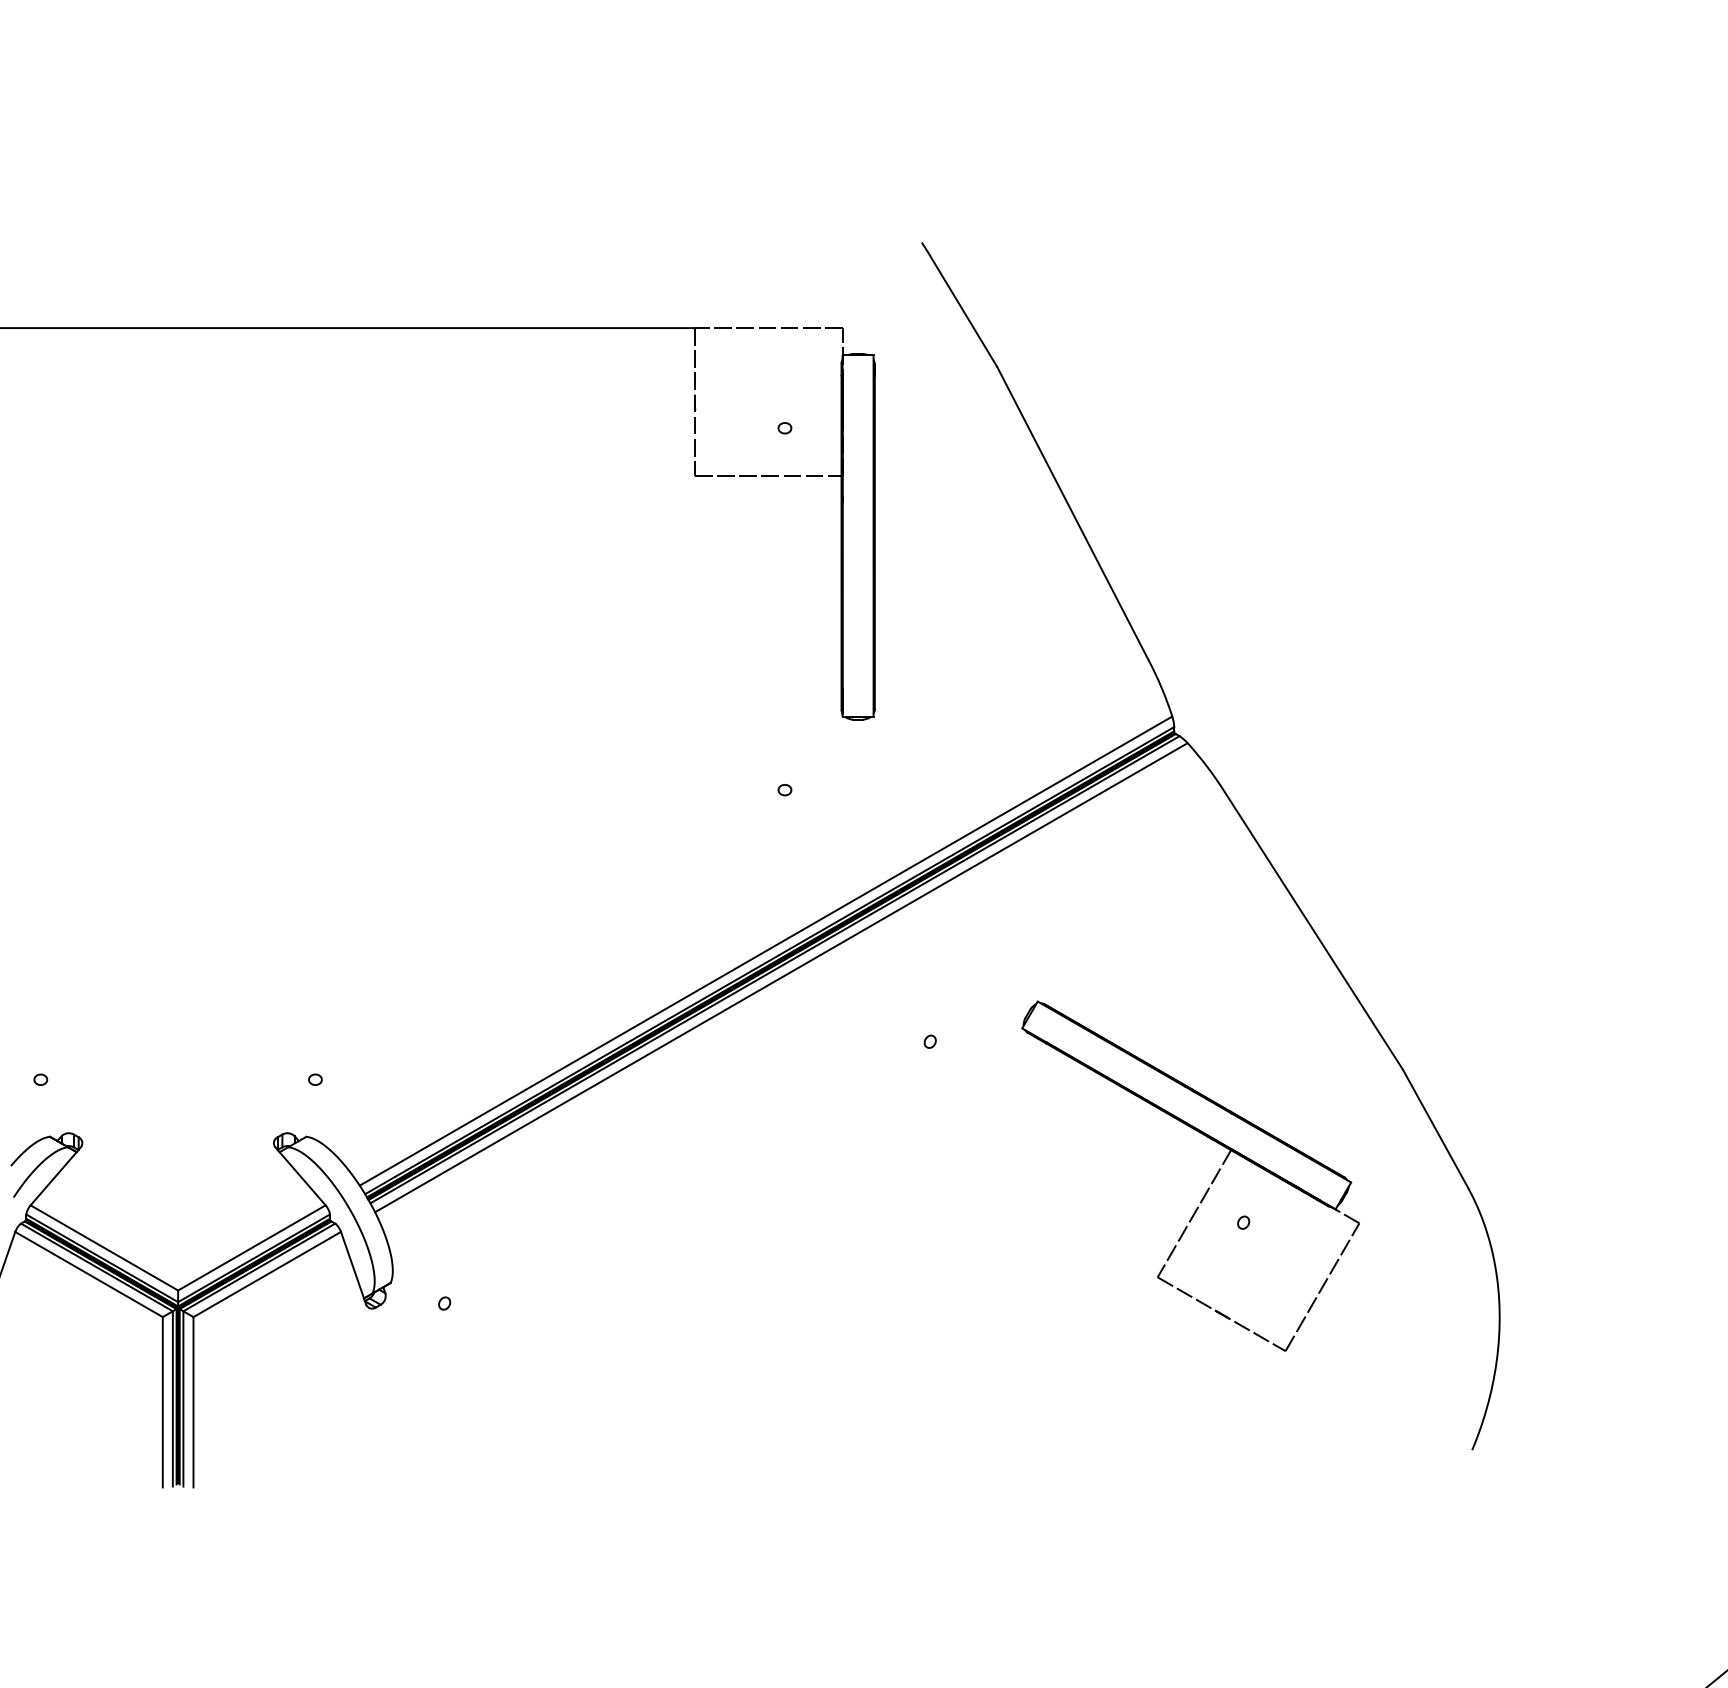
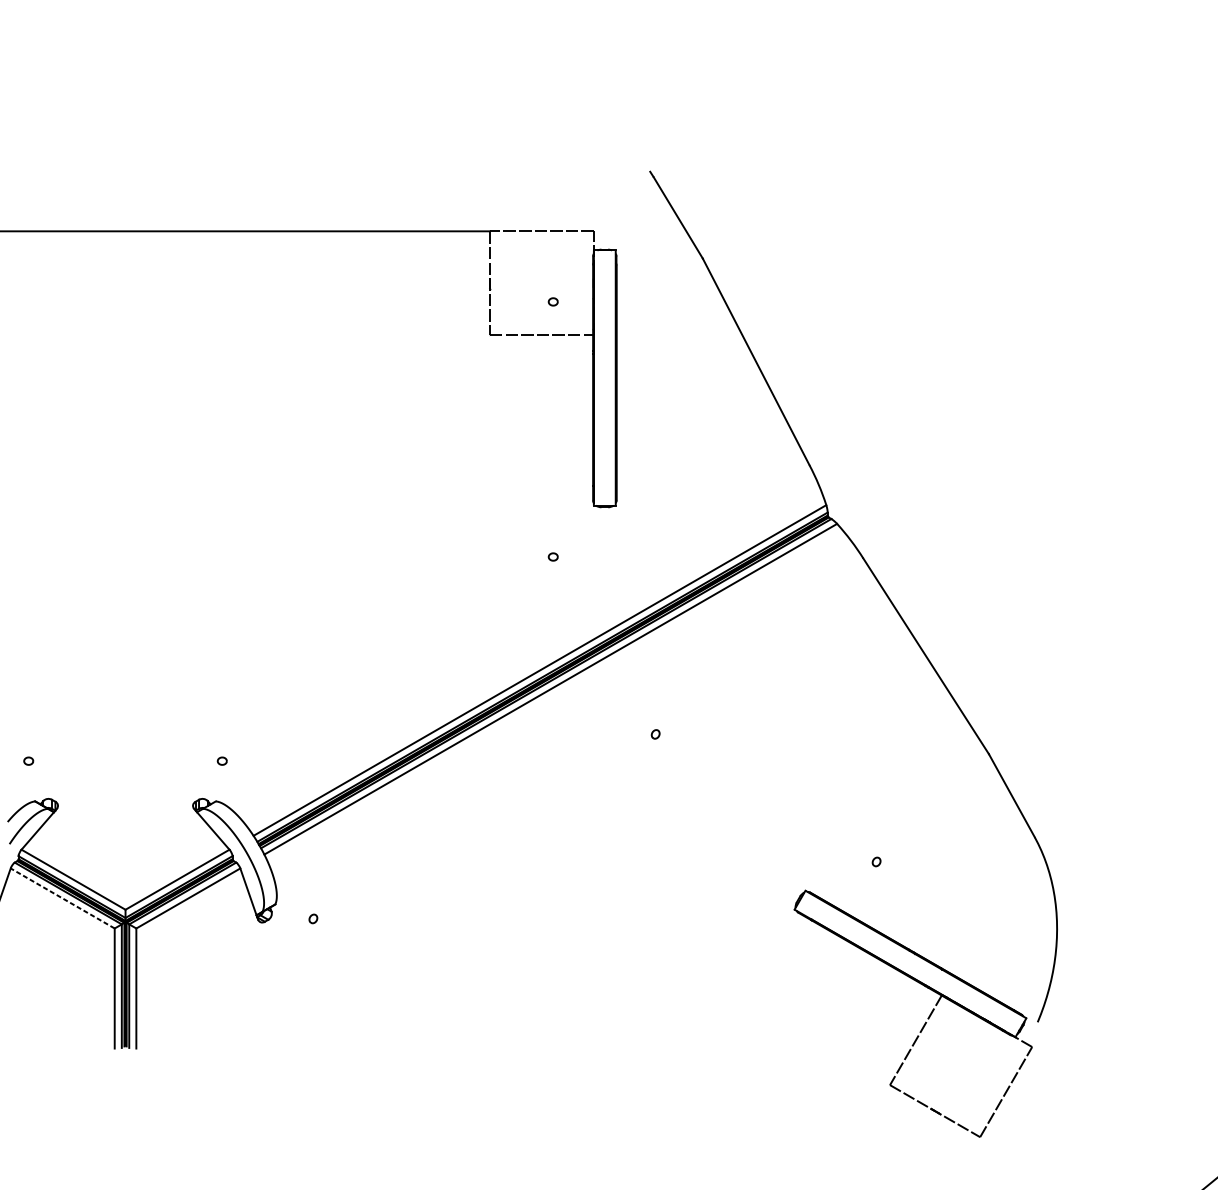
part: (1207, 1188) -> (925, 1022), moved
line: (88, 1274) -> (62, 898), solid -> dashed

